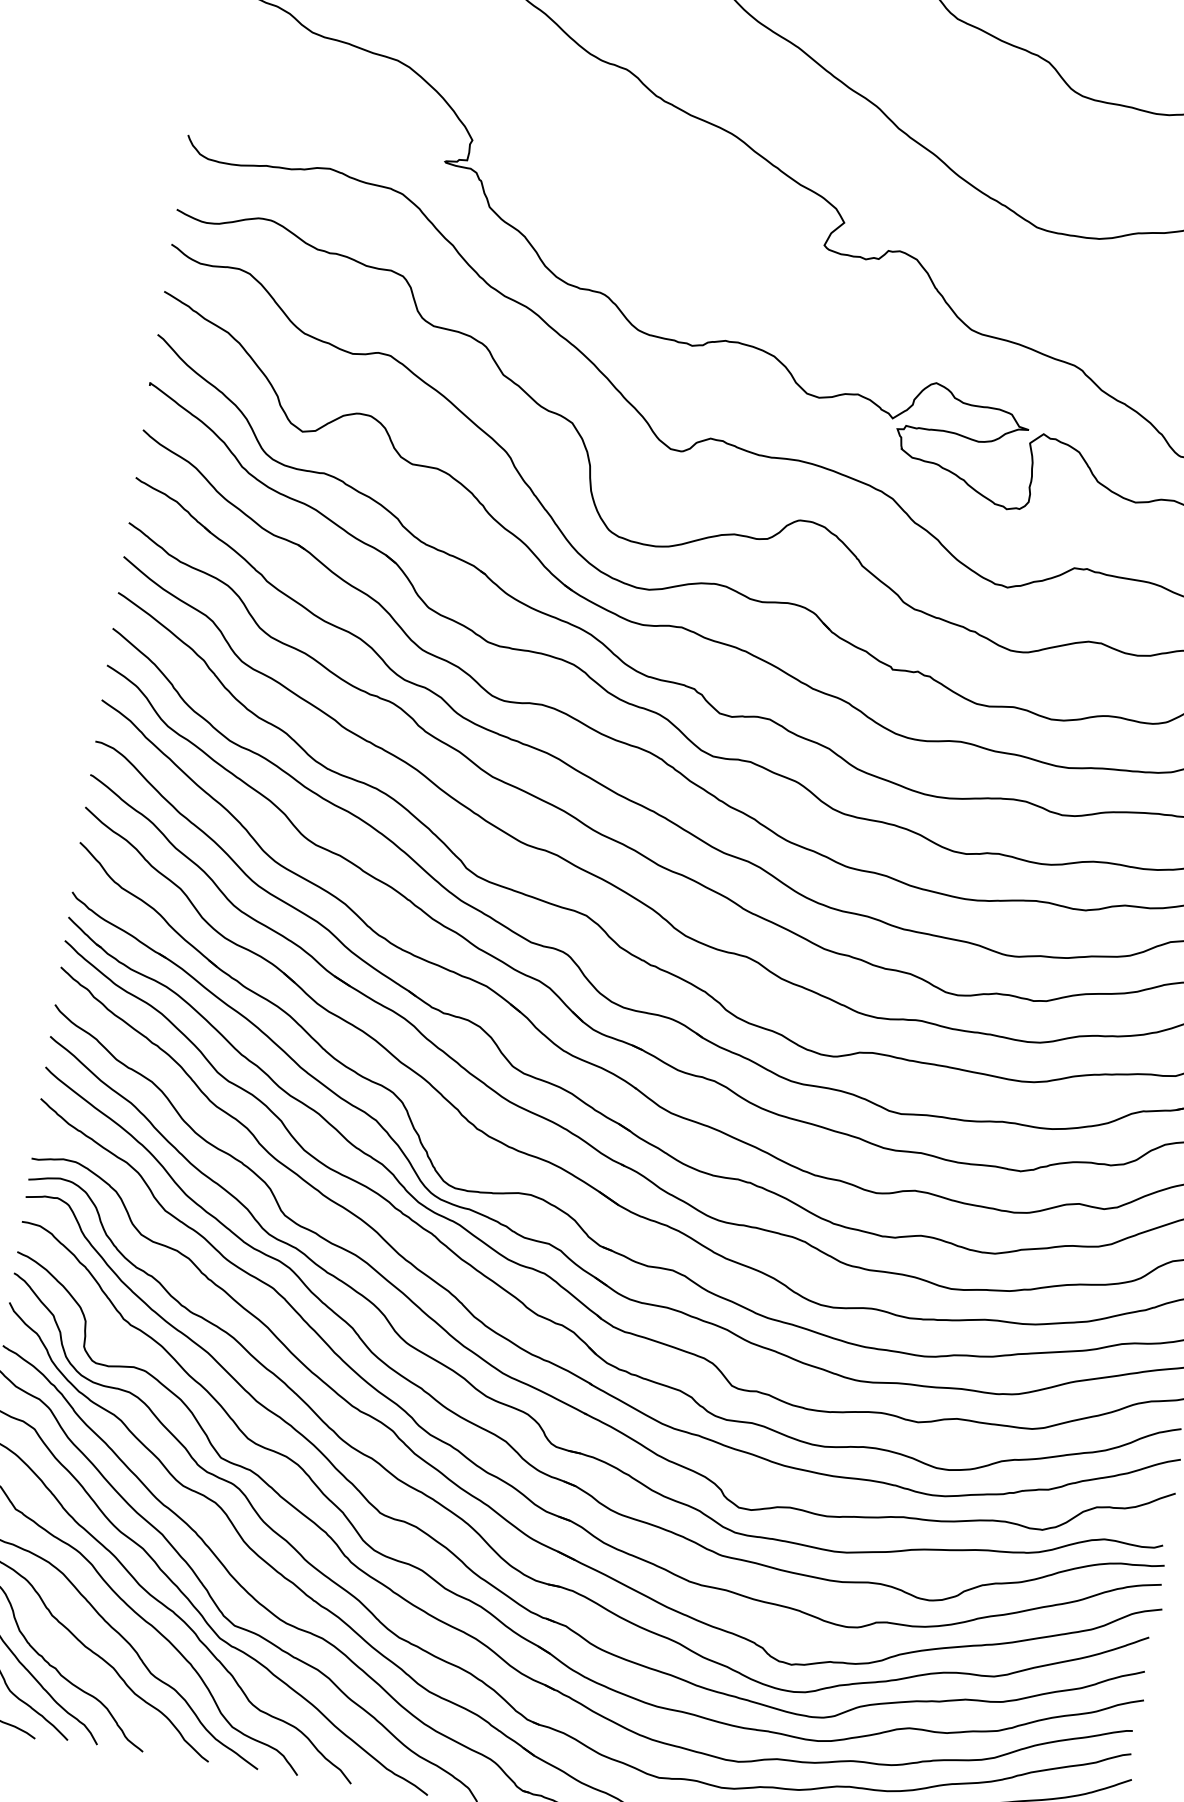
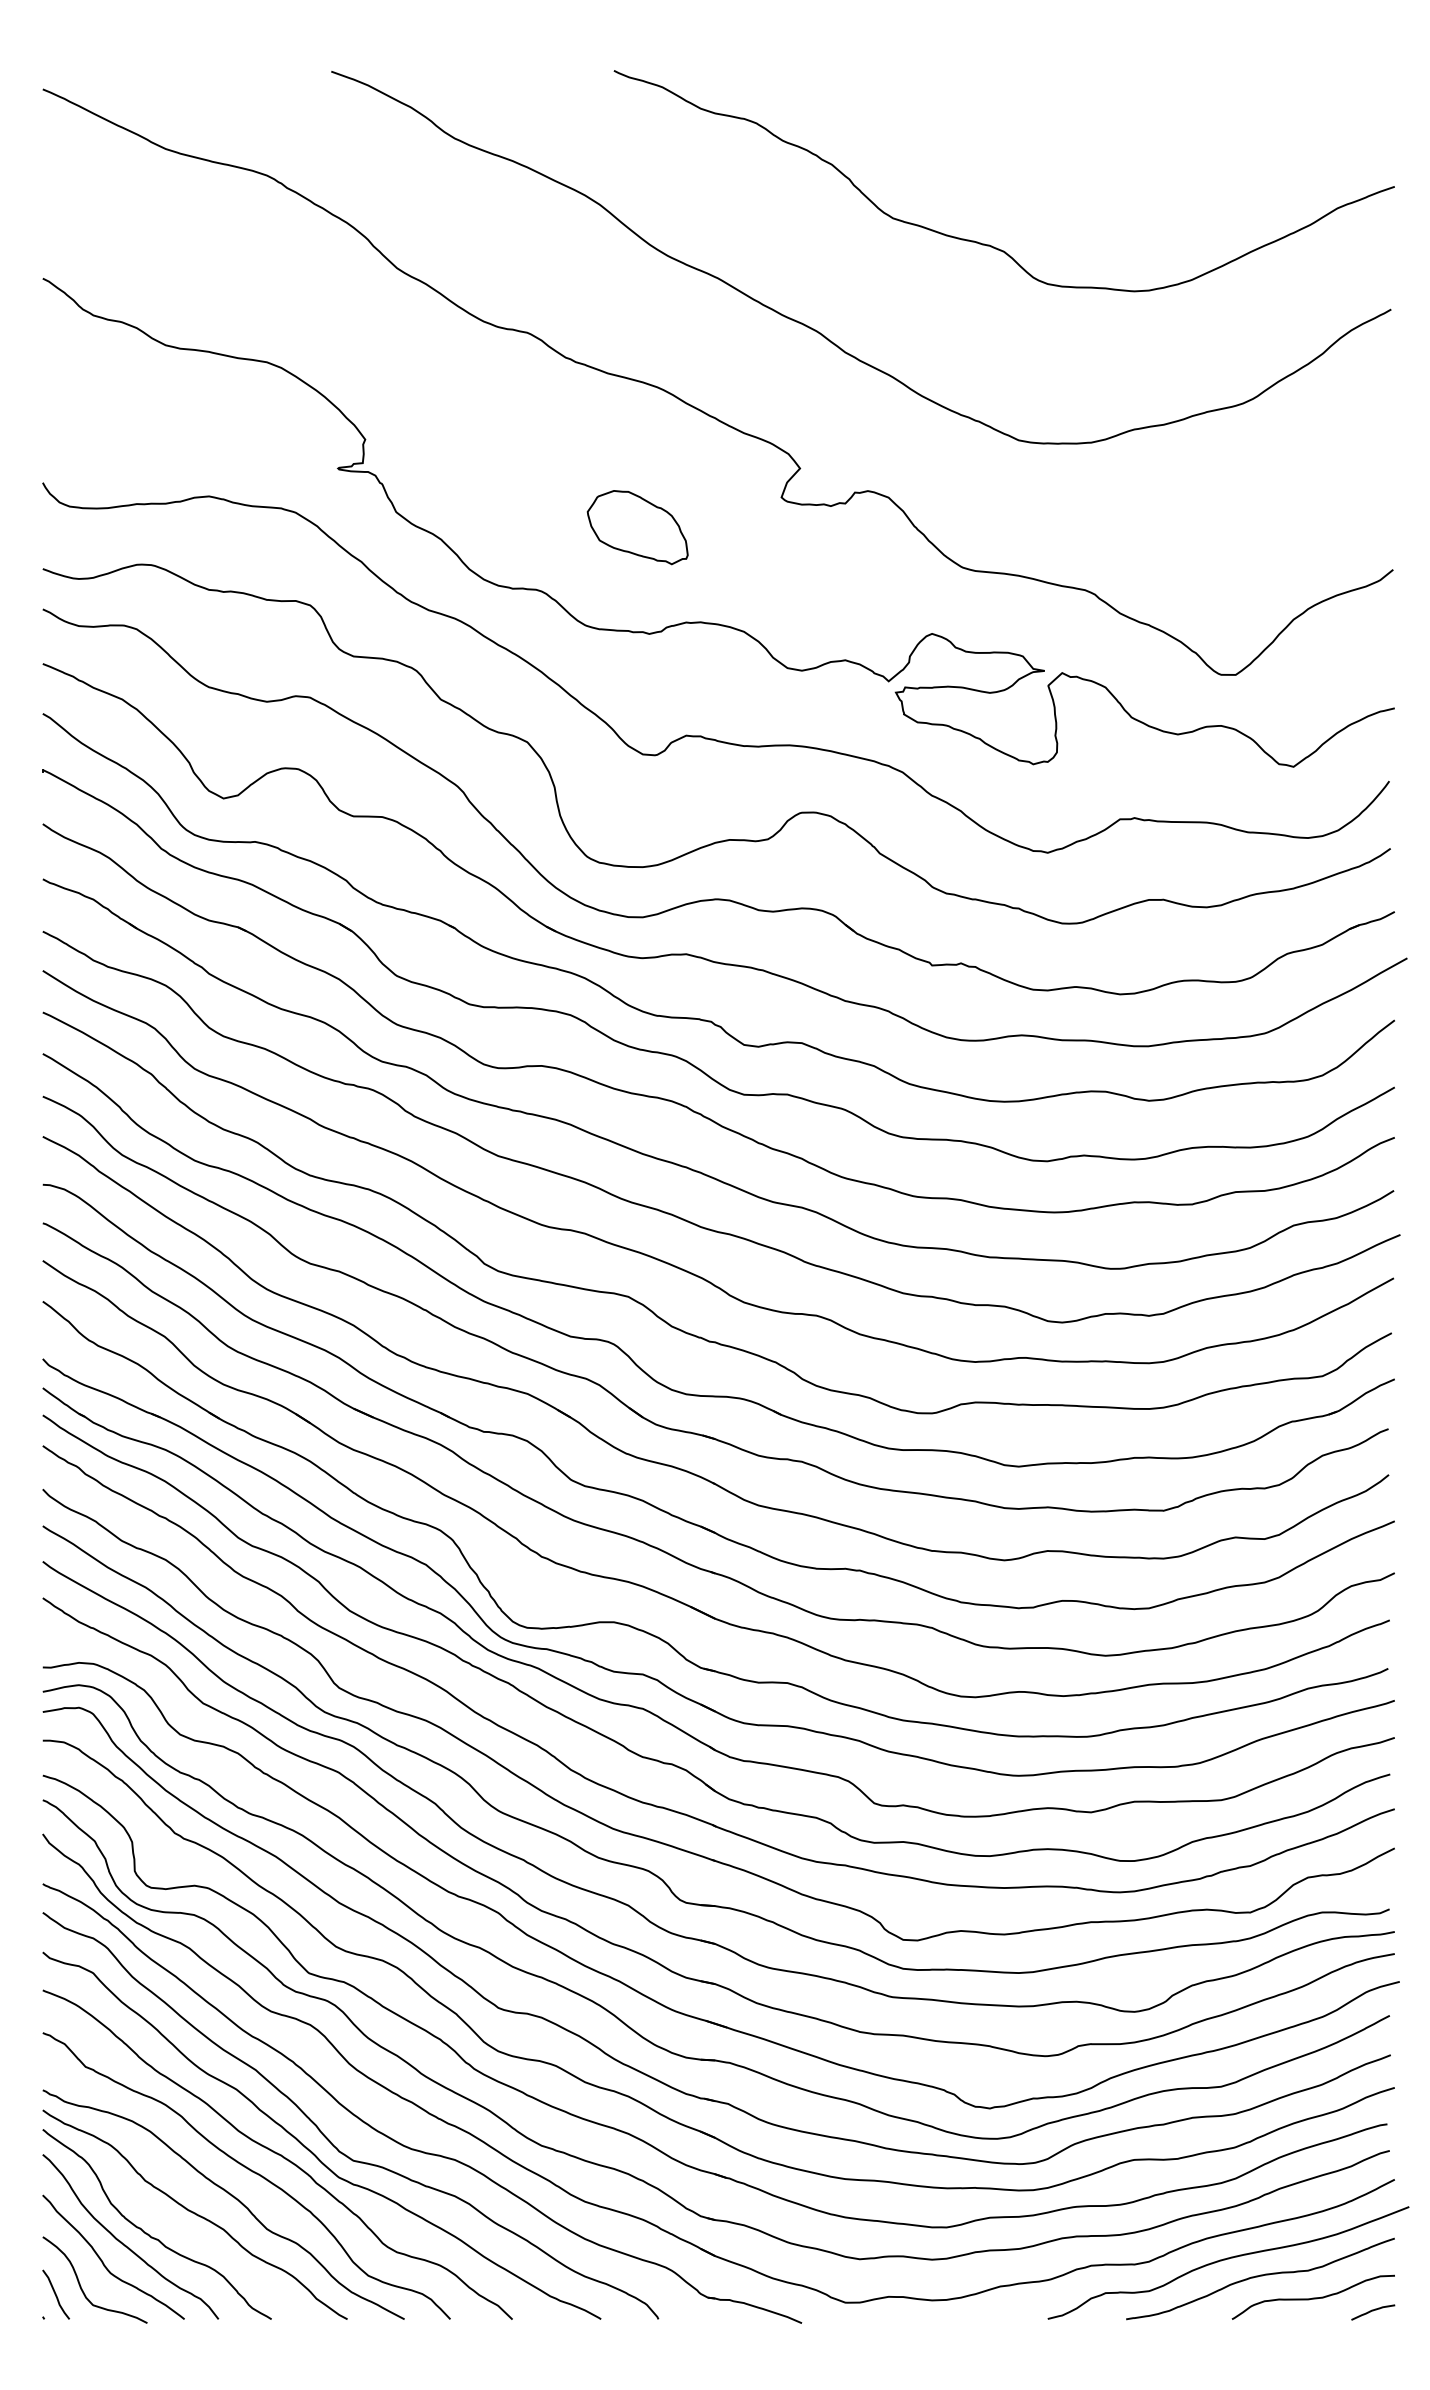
part: (696, 252) -> (637, 527), added

